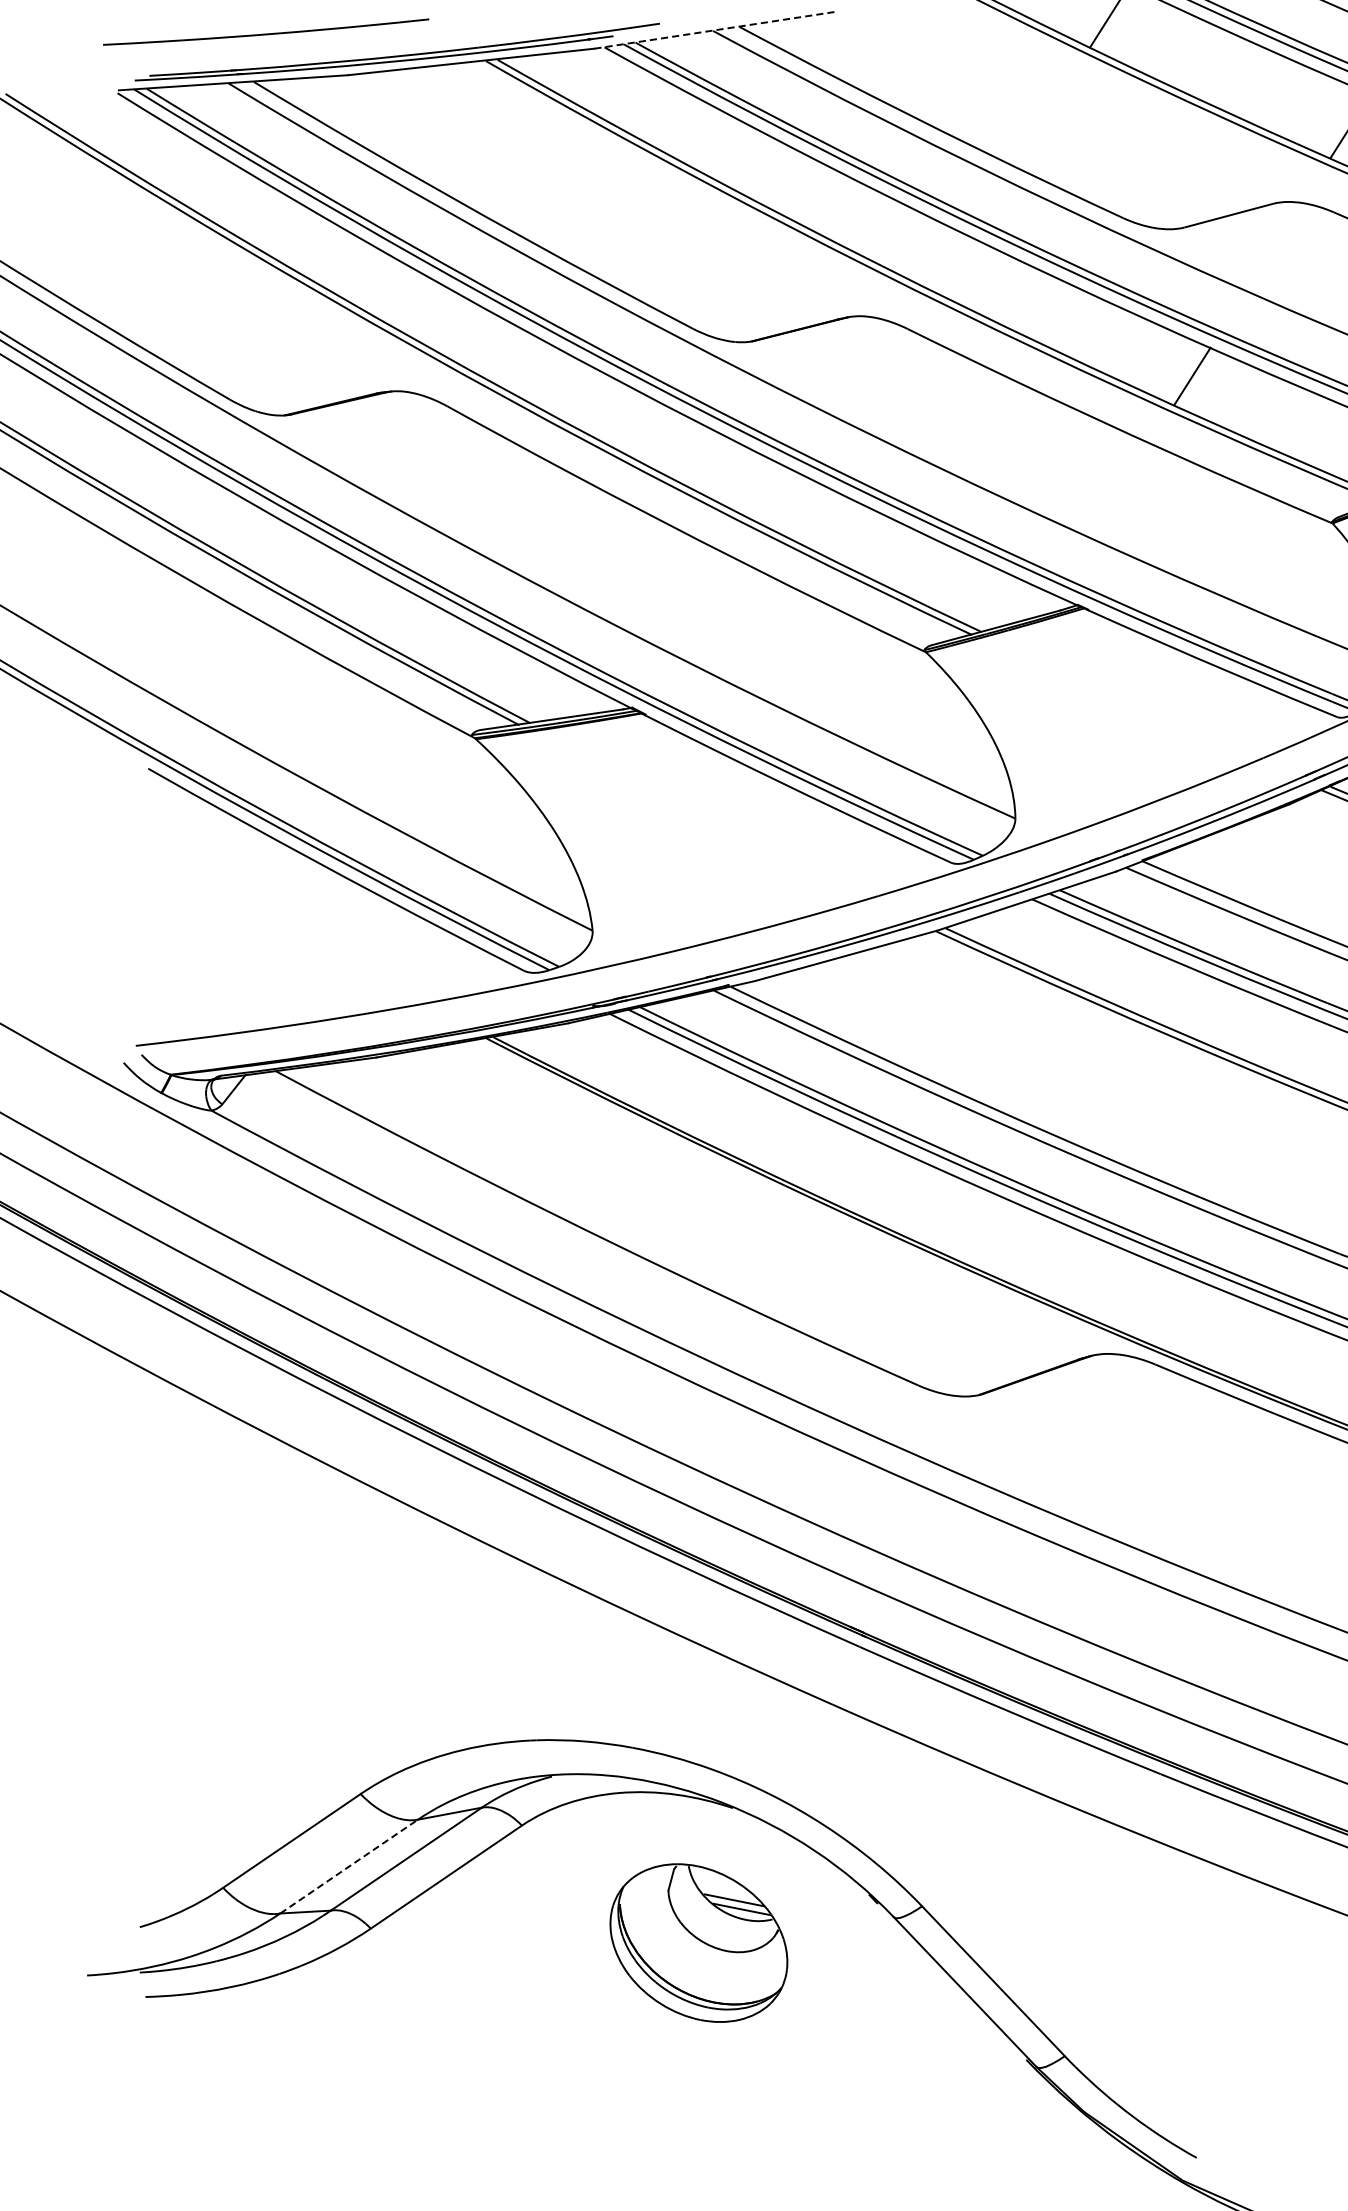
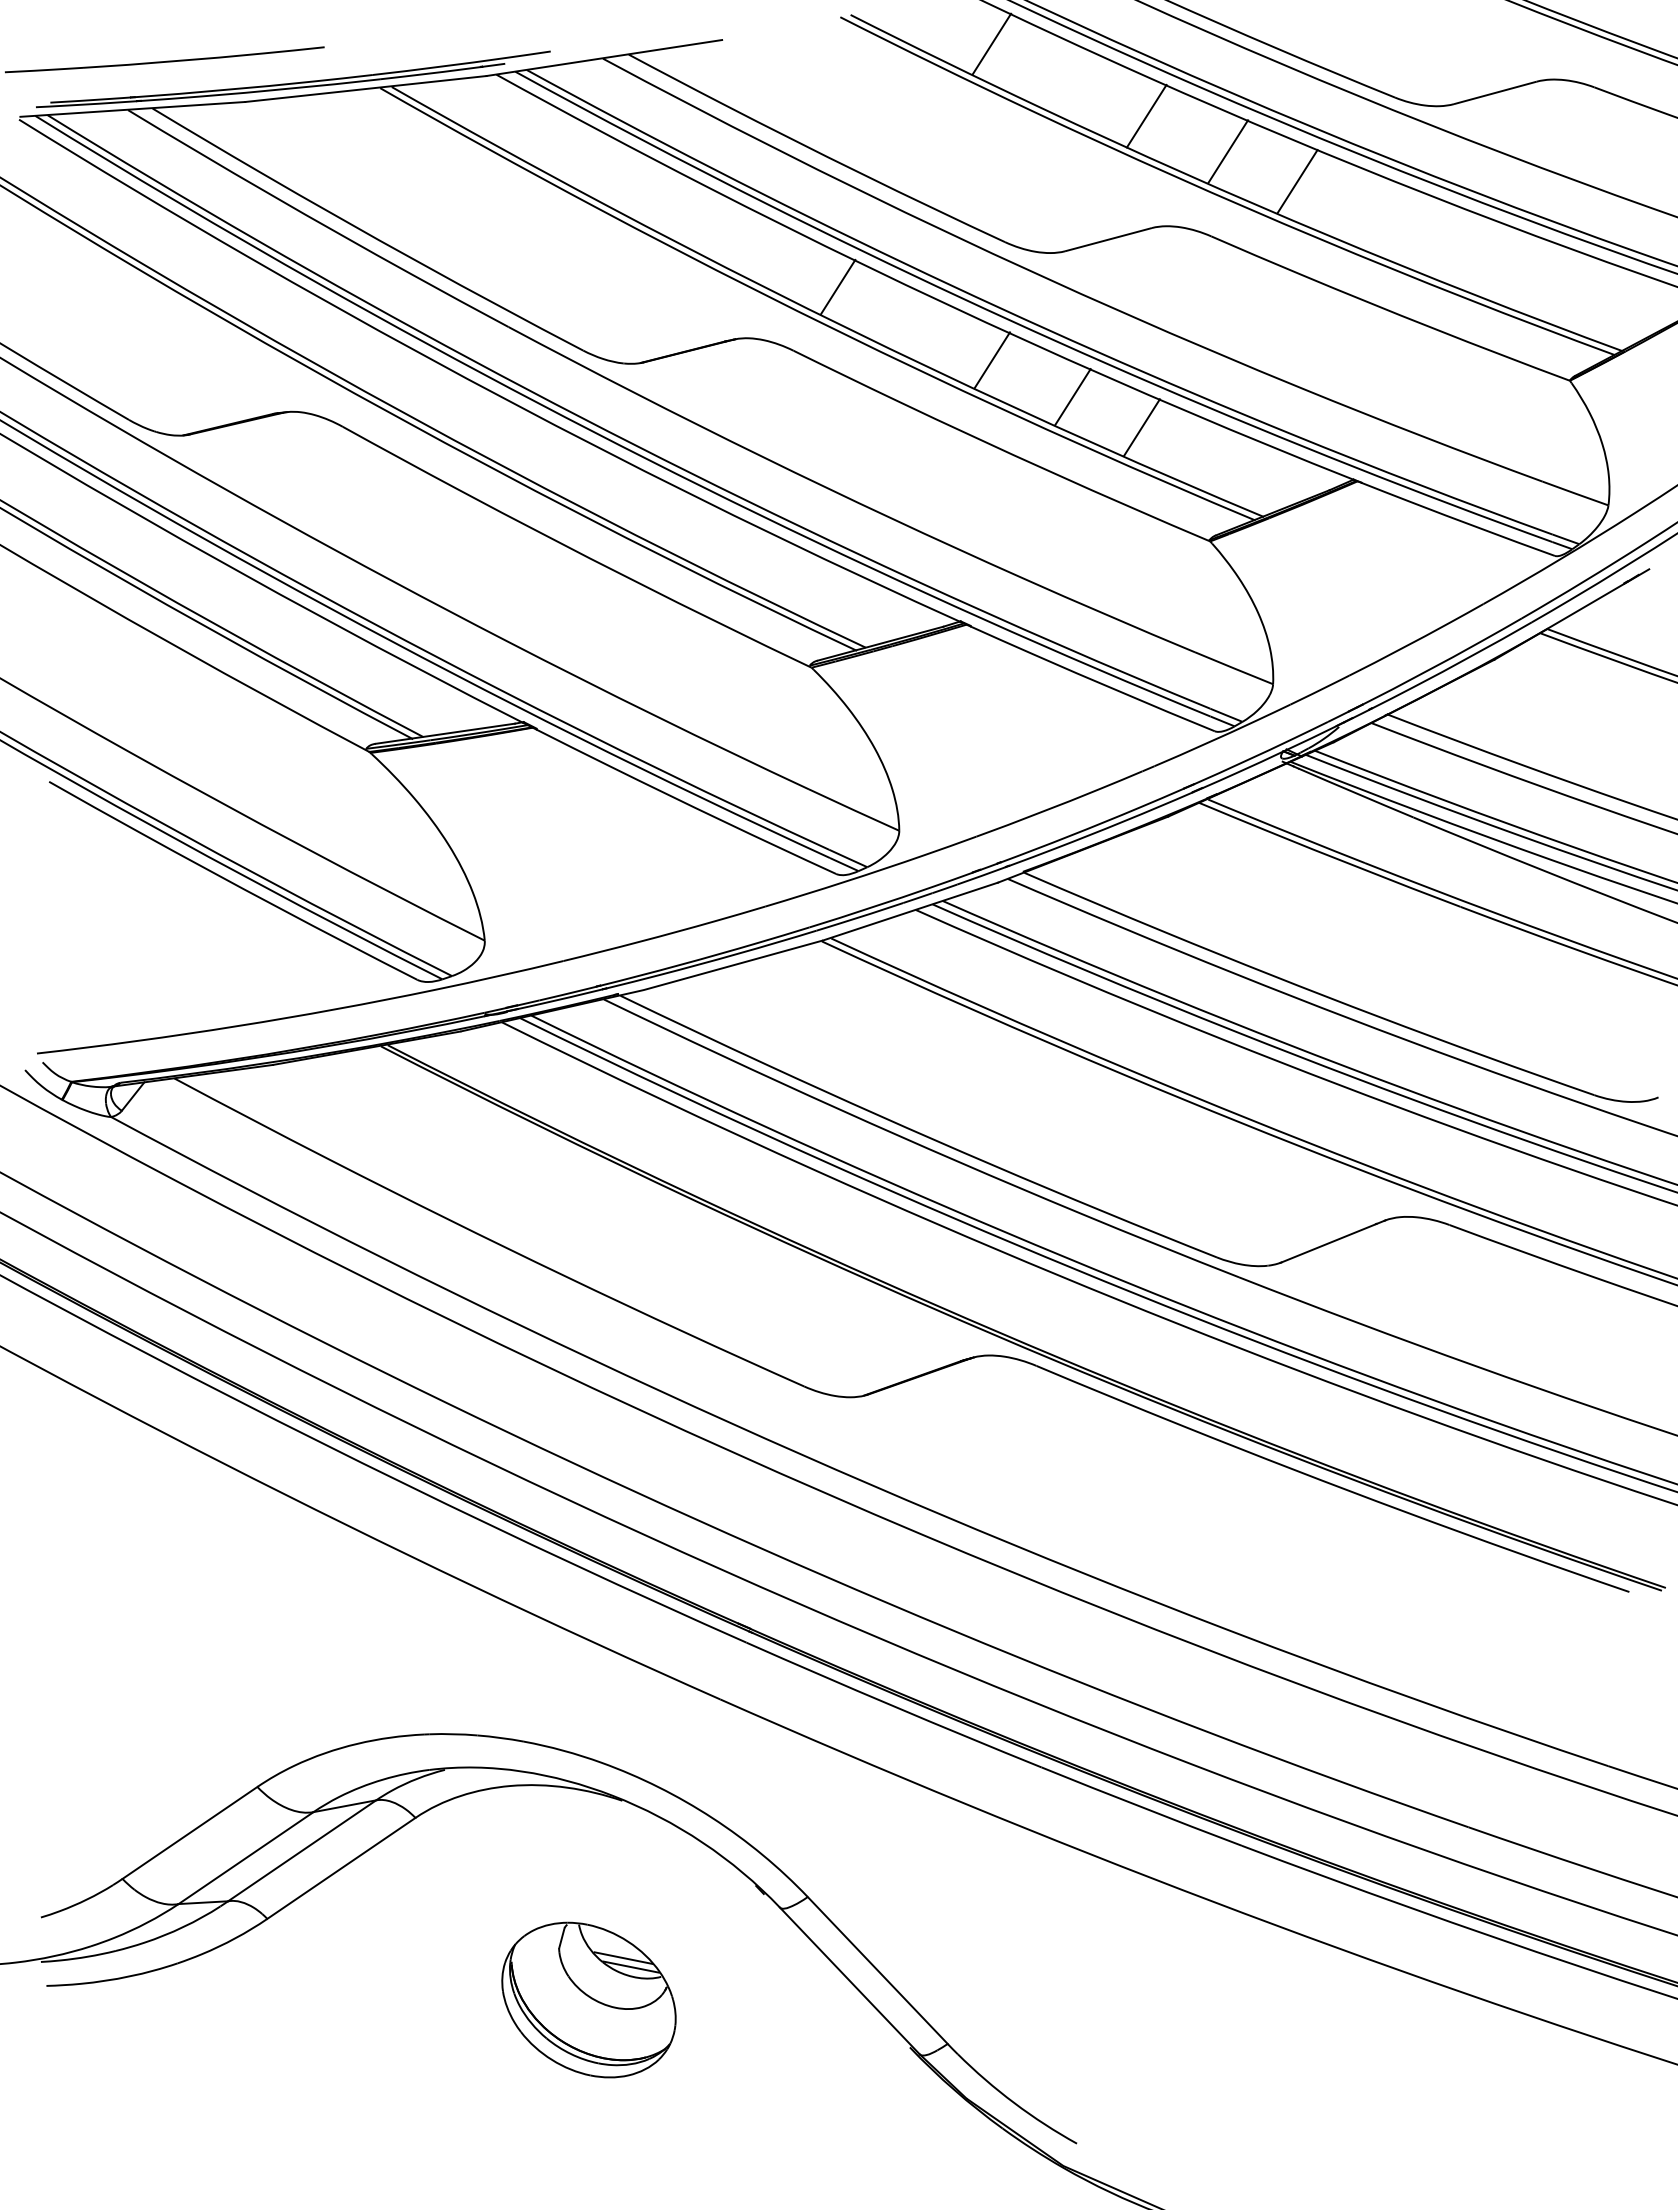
line: (714, 29) -> (604, 57), dashed -> solid
line: (1267, 88) -> (1146, 115), added
line: (953, 263) -> (838, 286), added
line: (1110, 338) -> (992, 360), added
line: (1262, 407) -> (1141, 427), added
line: (349, 1867) -> (246, 1858), dashed -> solid
part: (698, 1942) -> (588, 1999), moved

